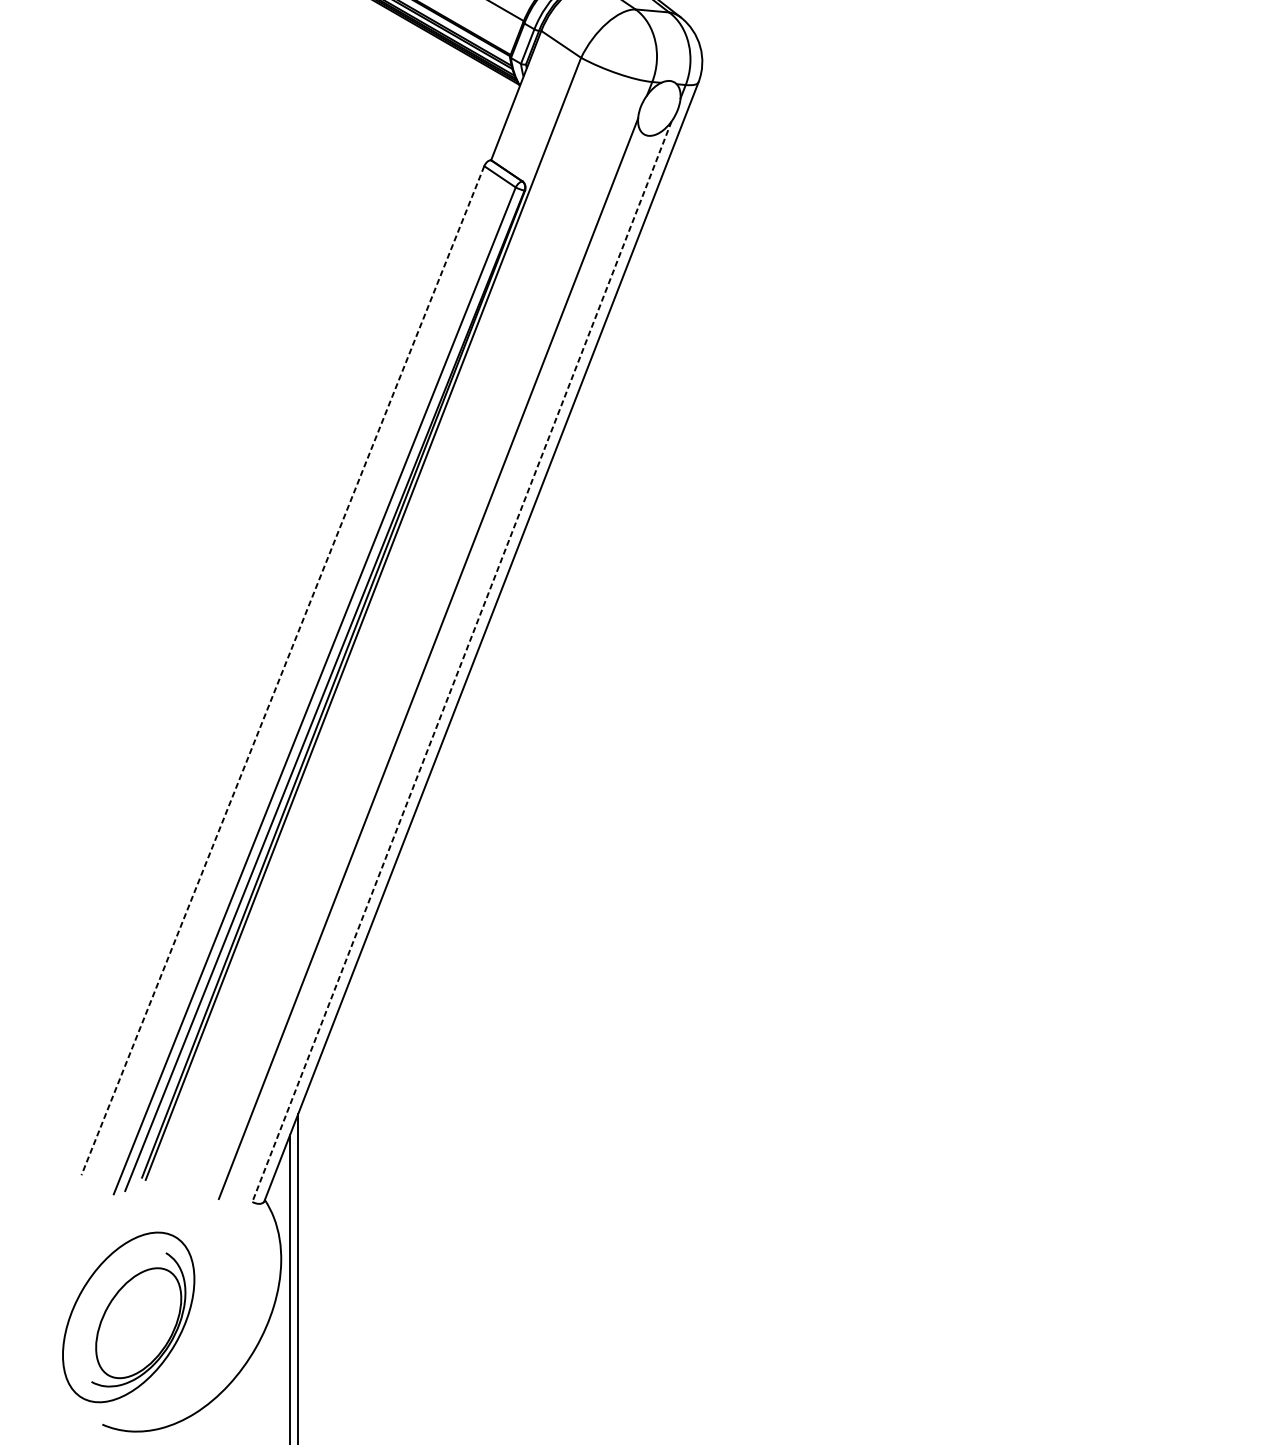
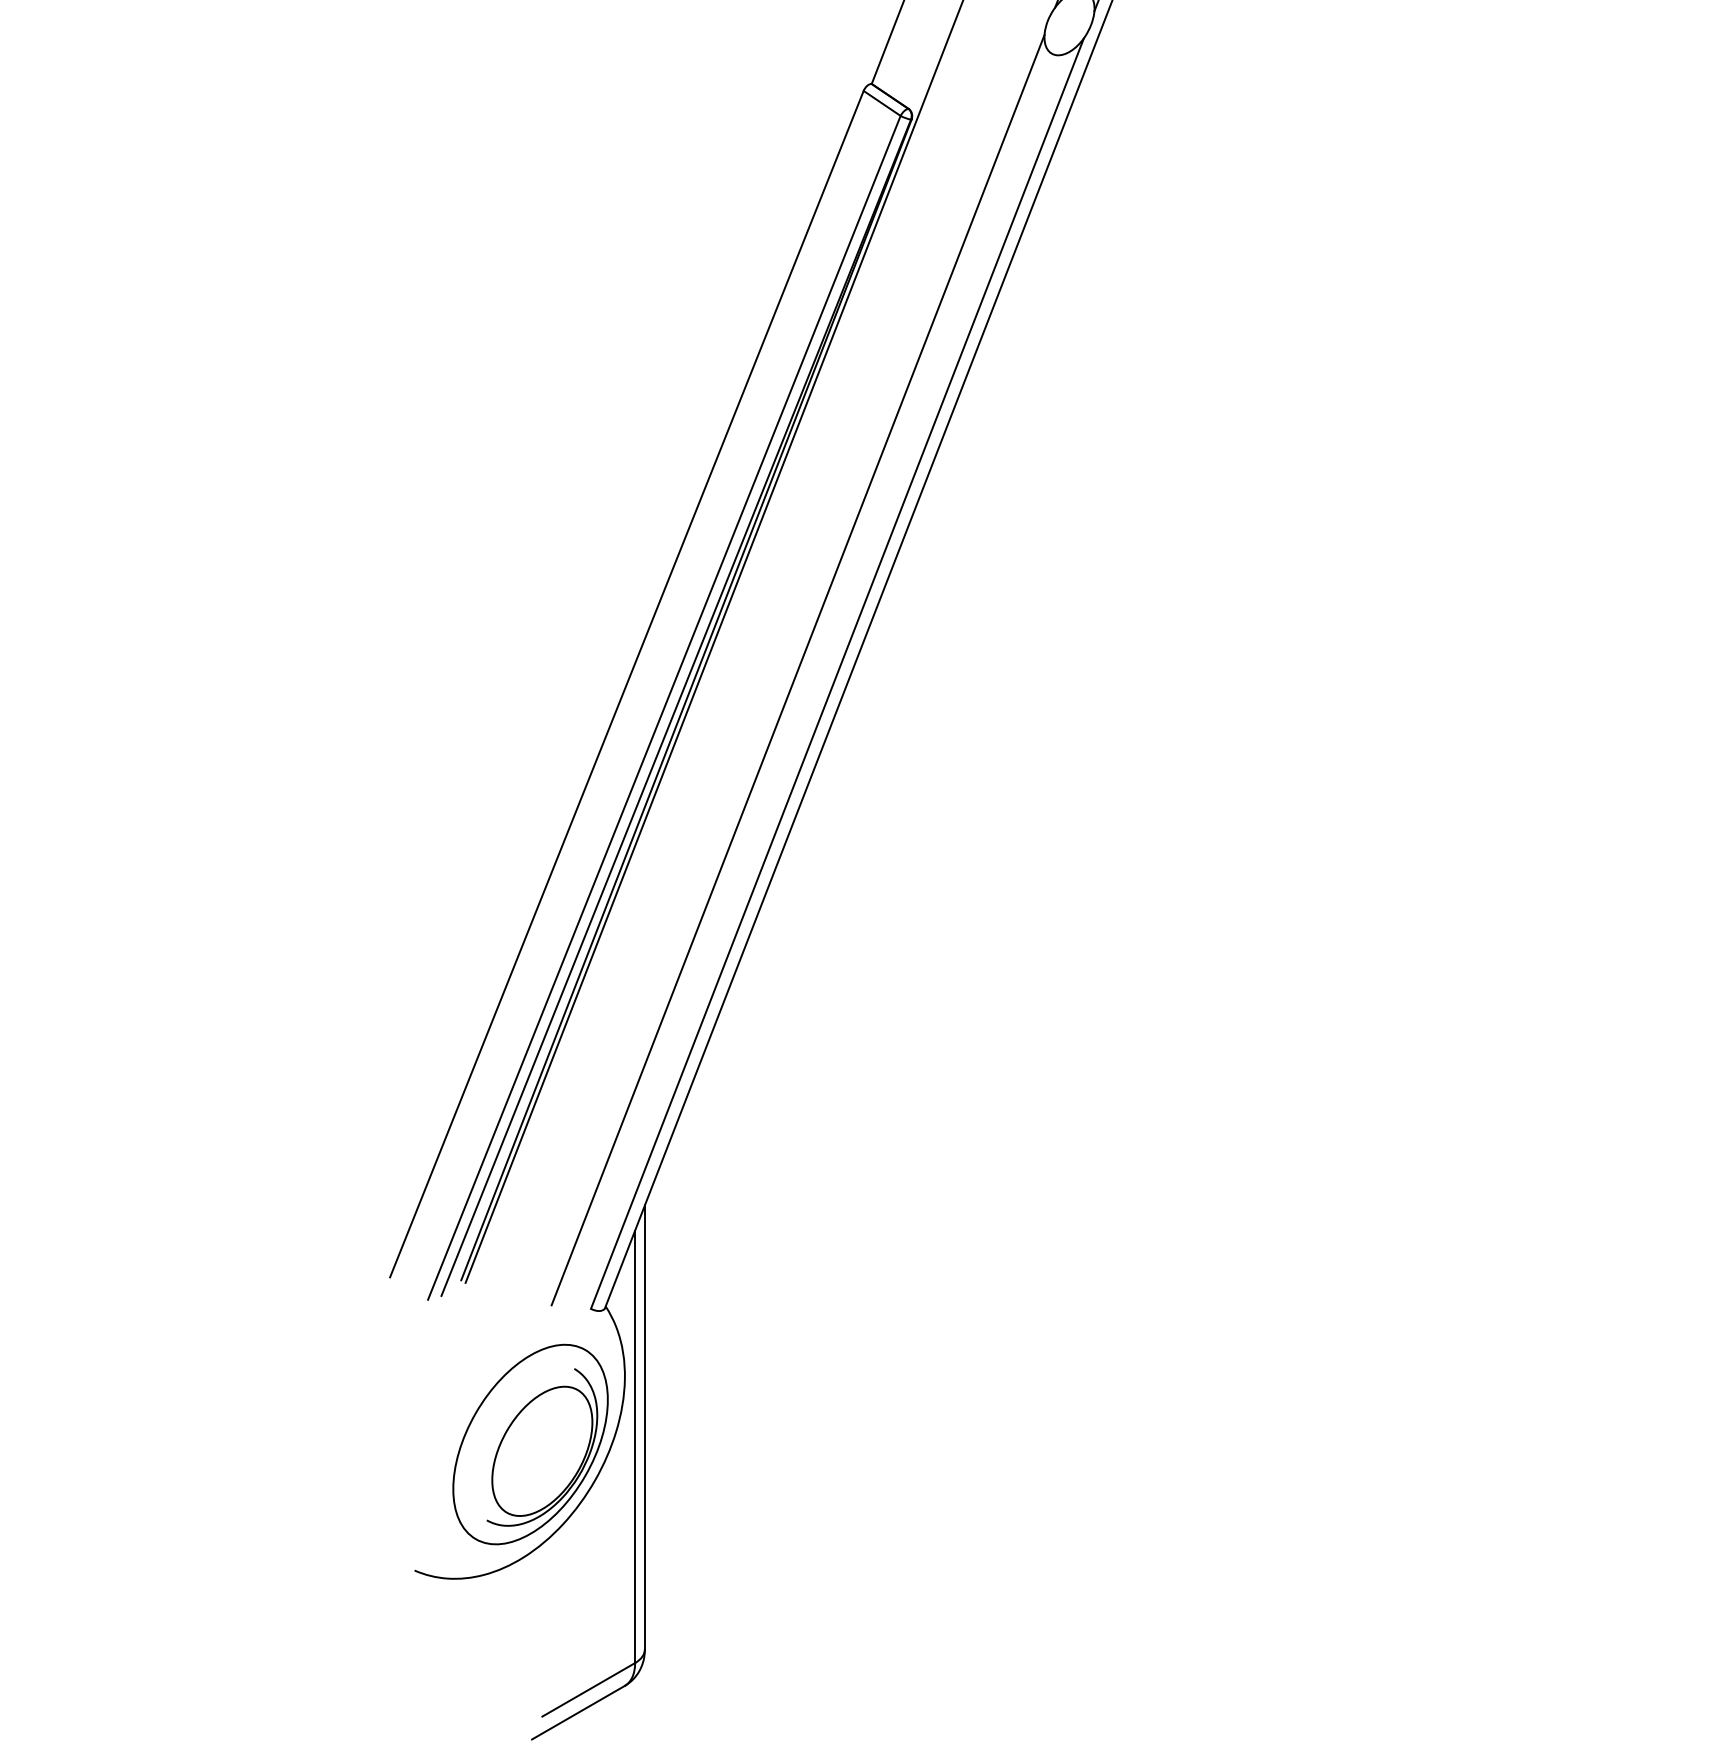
line: (462, 662) -> (837, 674), dashed -> solid
line: (282, 671) -> (626, 684), dashed -> solid
part: (128, 1317) -> (530, 1444), moved

